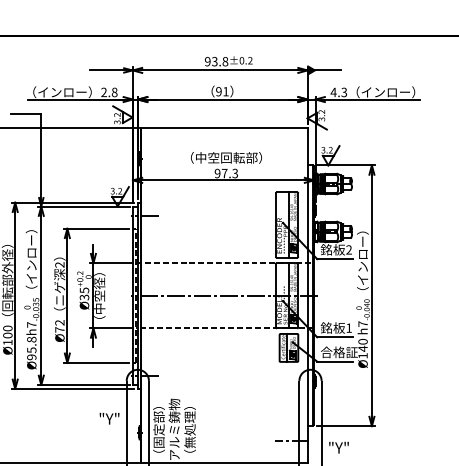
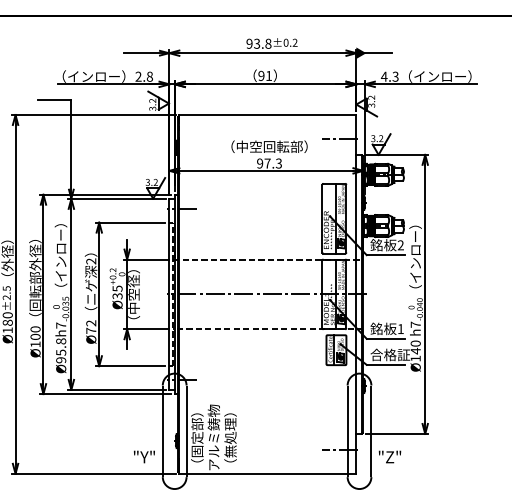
line: (291, 150) -> (339, 138), added
text: (109, 418) -> (144, 456), moved
text: (338, 447) -> (389, 456), "Y" -> "Z"

